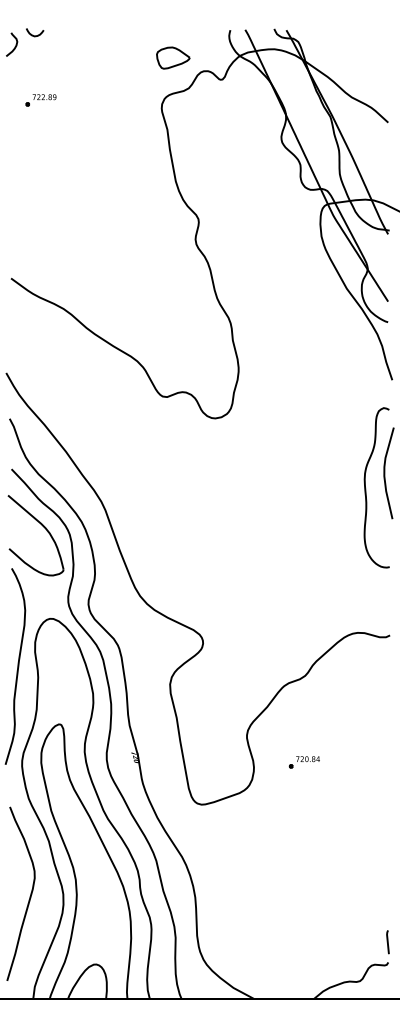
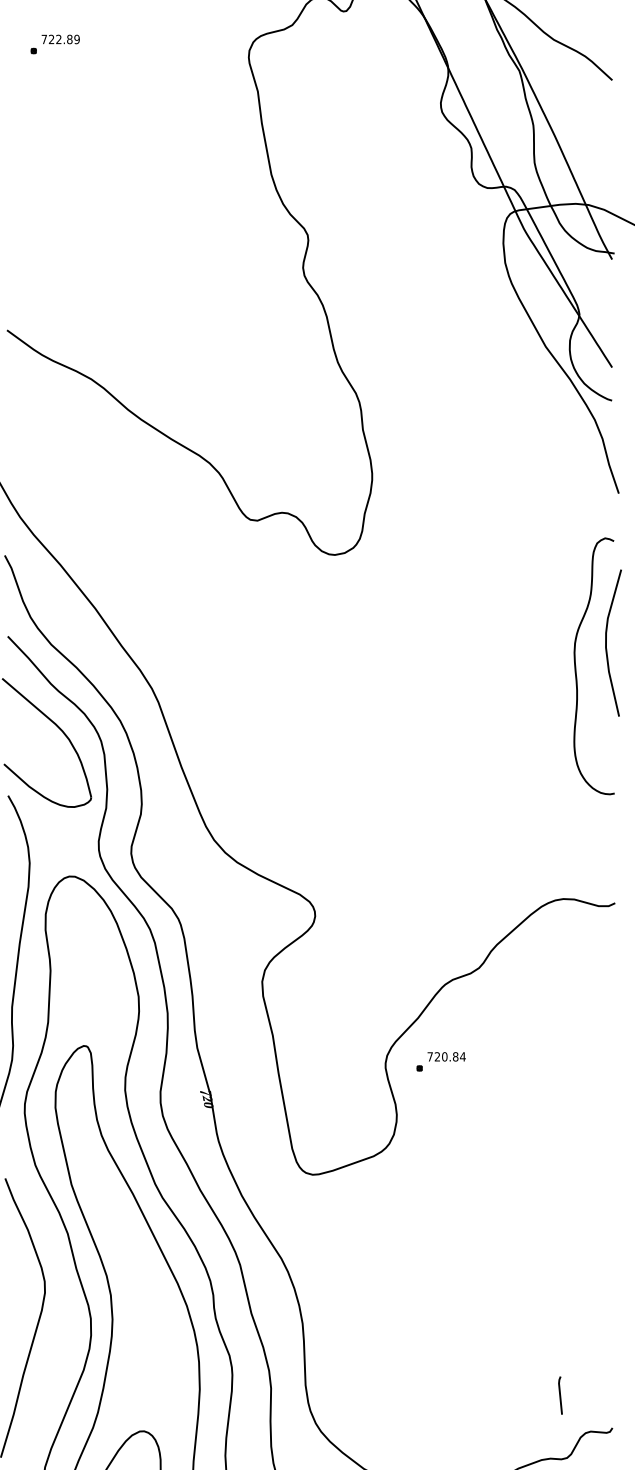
part: (303, 762) -> (439, 1062), moved
line: (387, 942) -> (559, 1395), moved

